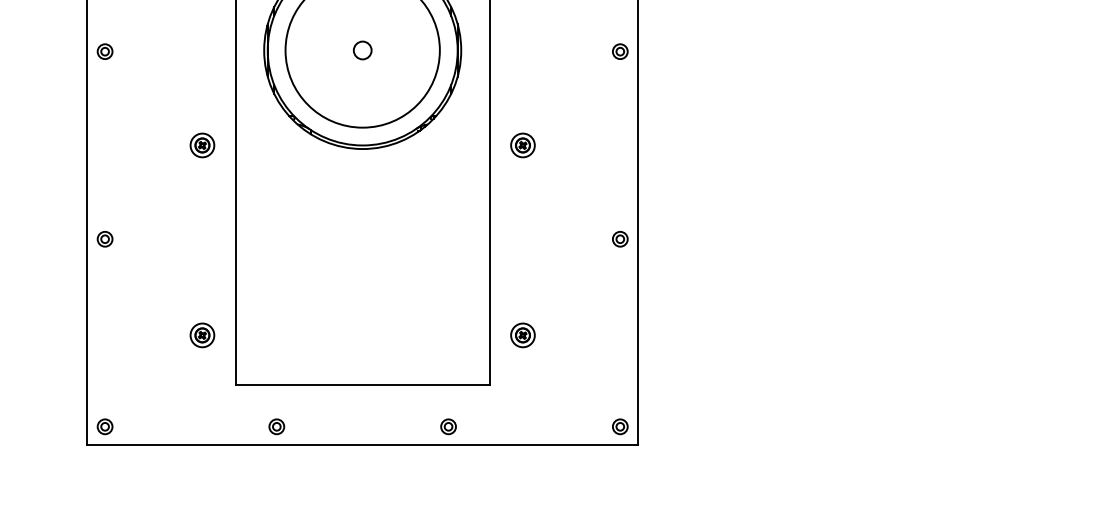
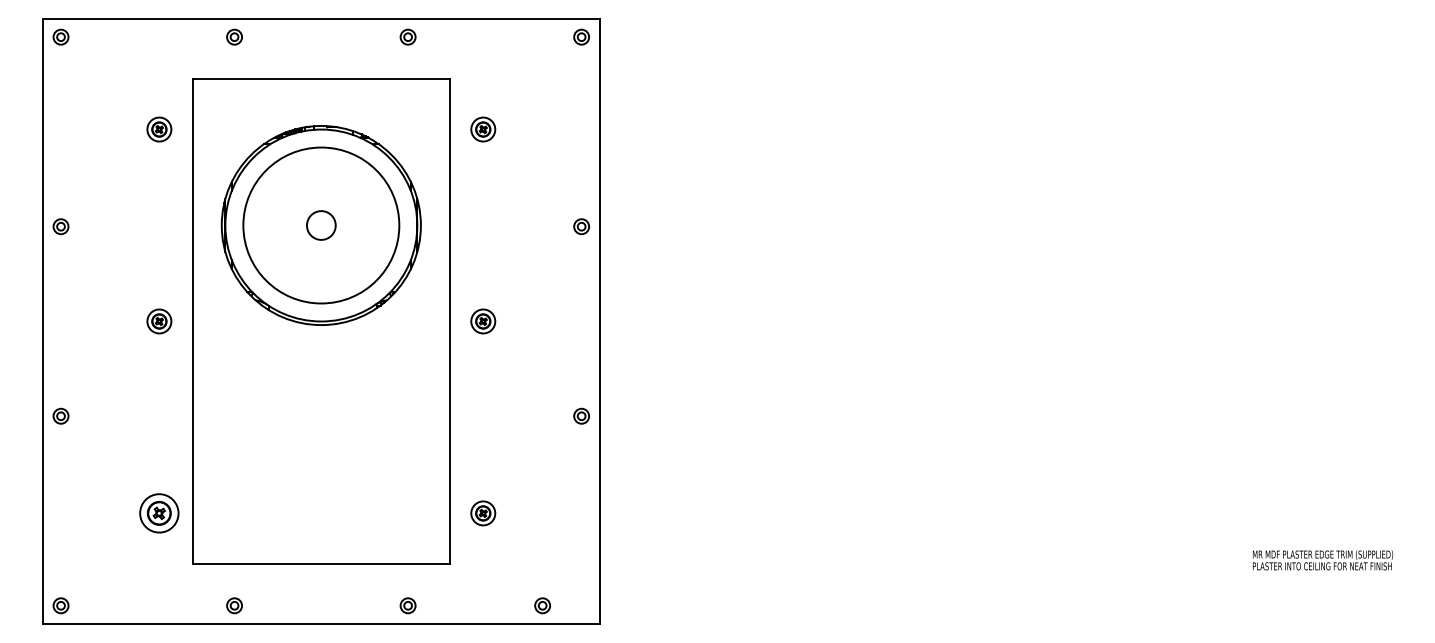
circle: (362, 50) -> (321, 225), size x1.6
part: (202, 335) -> (159, 513), size x1.6
part: (620, 426) -> (542, 605), moved

